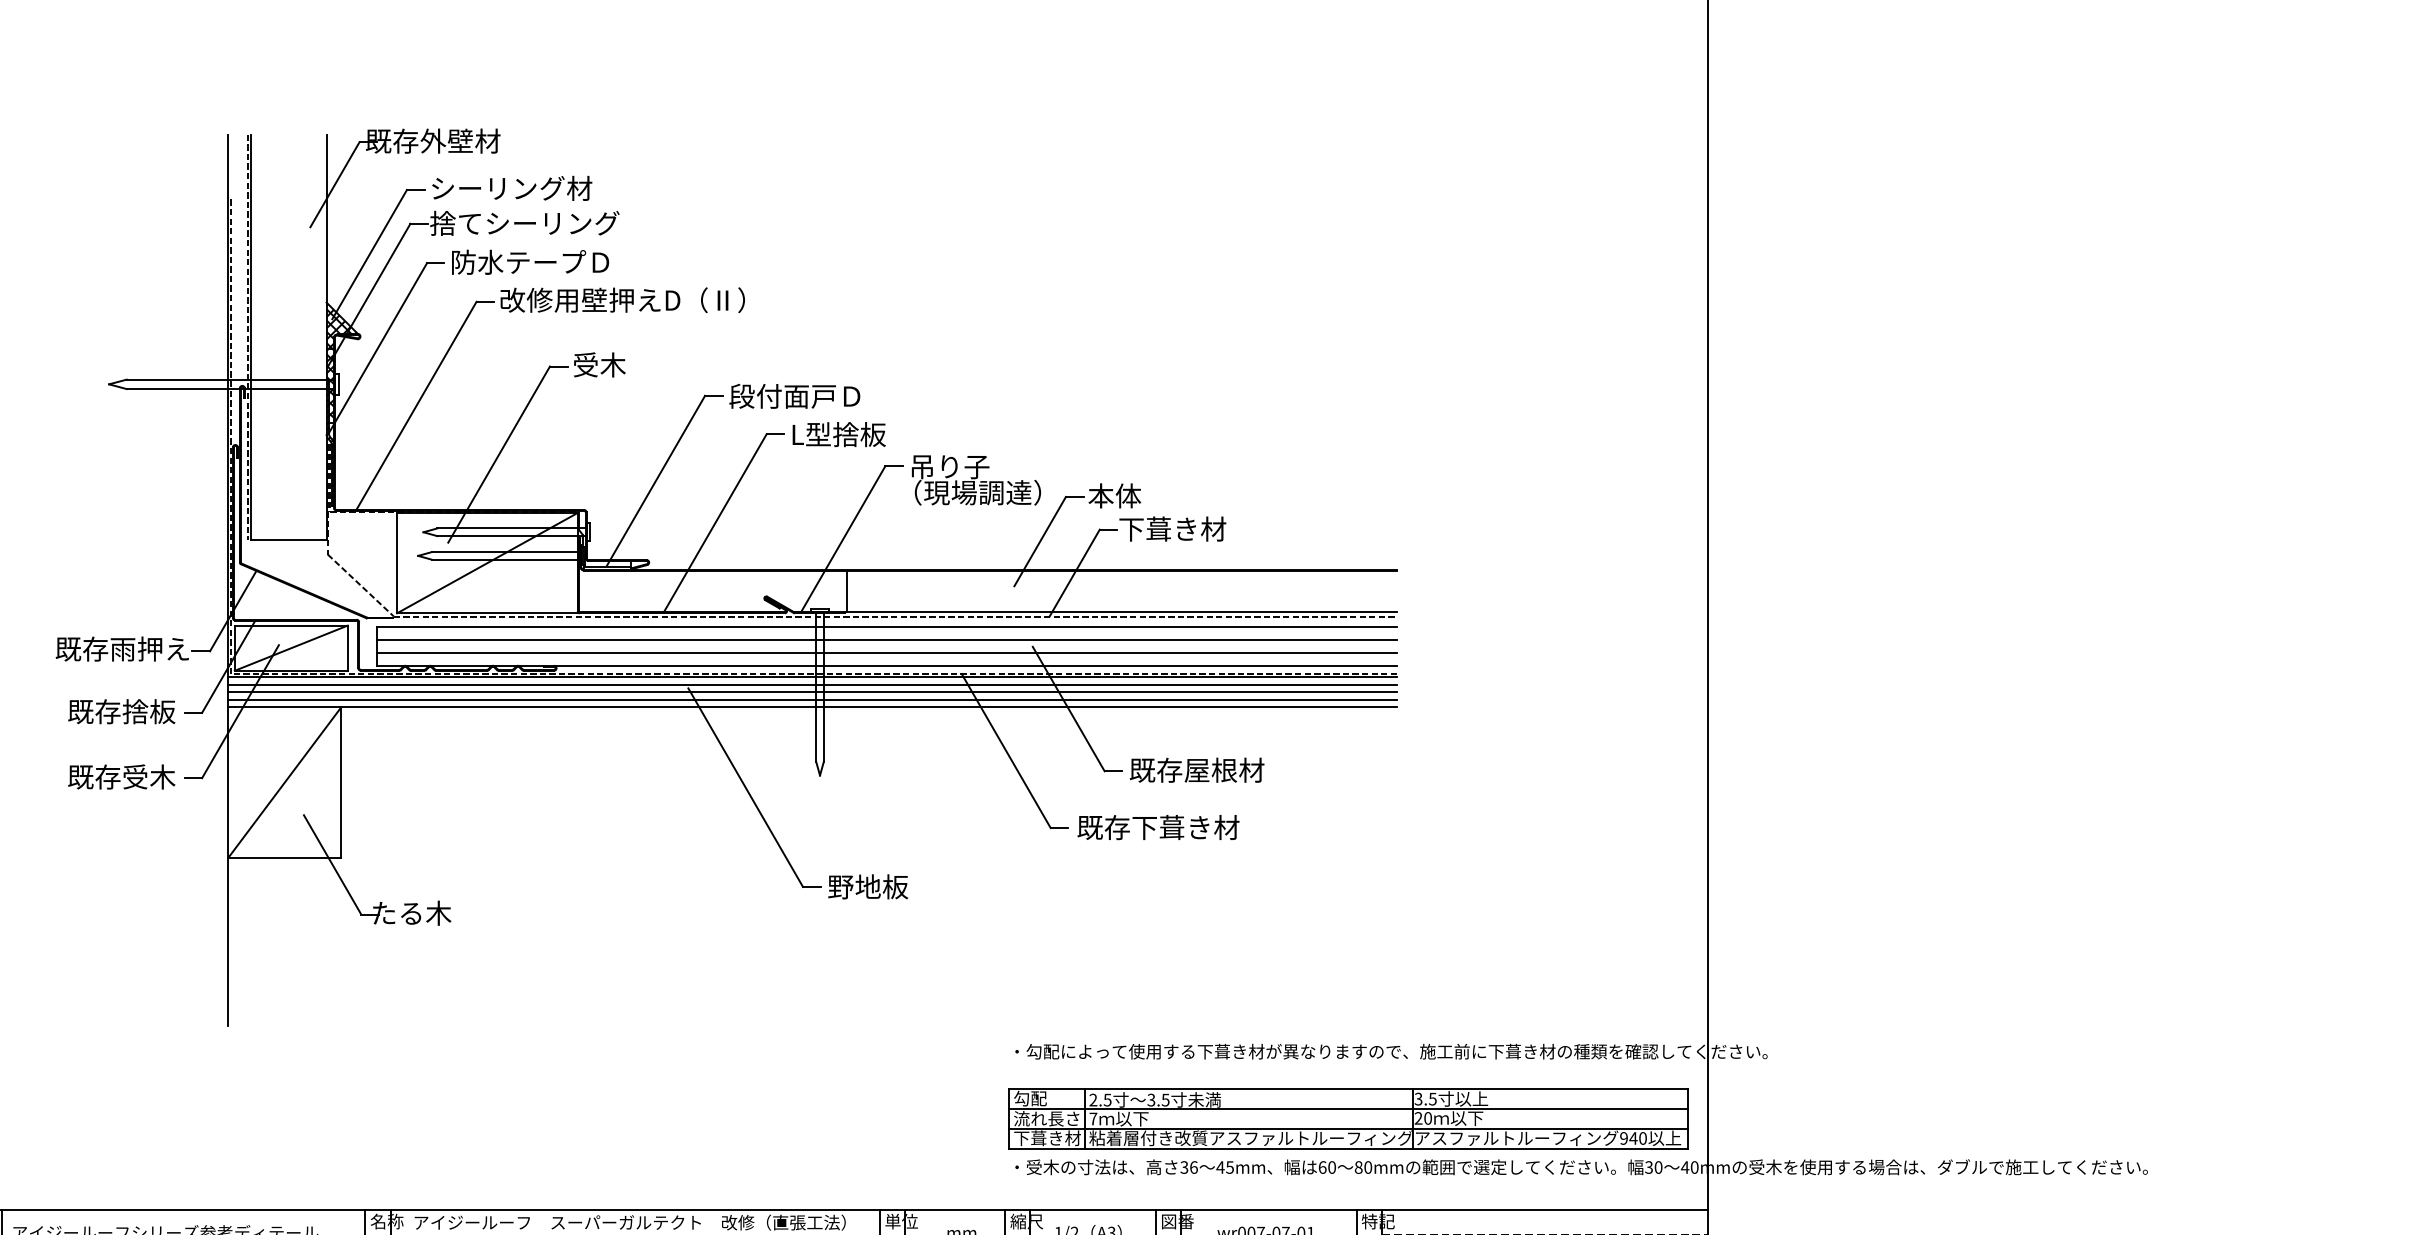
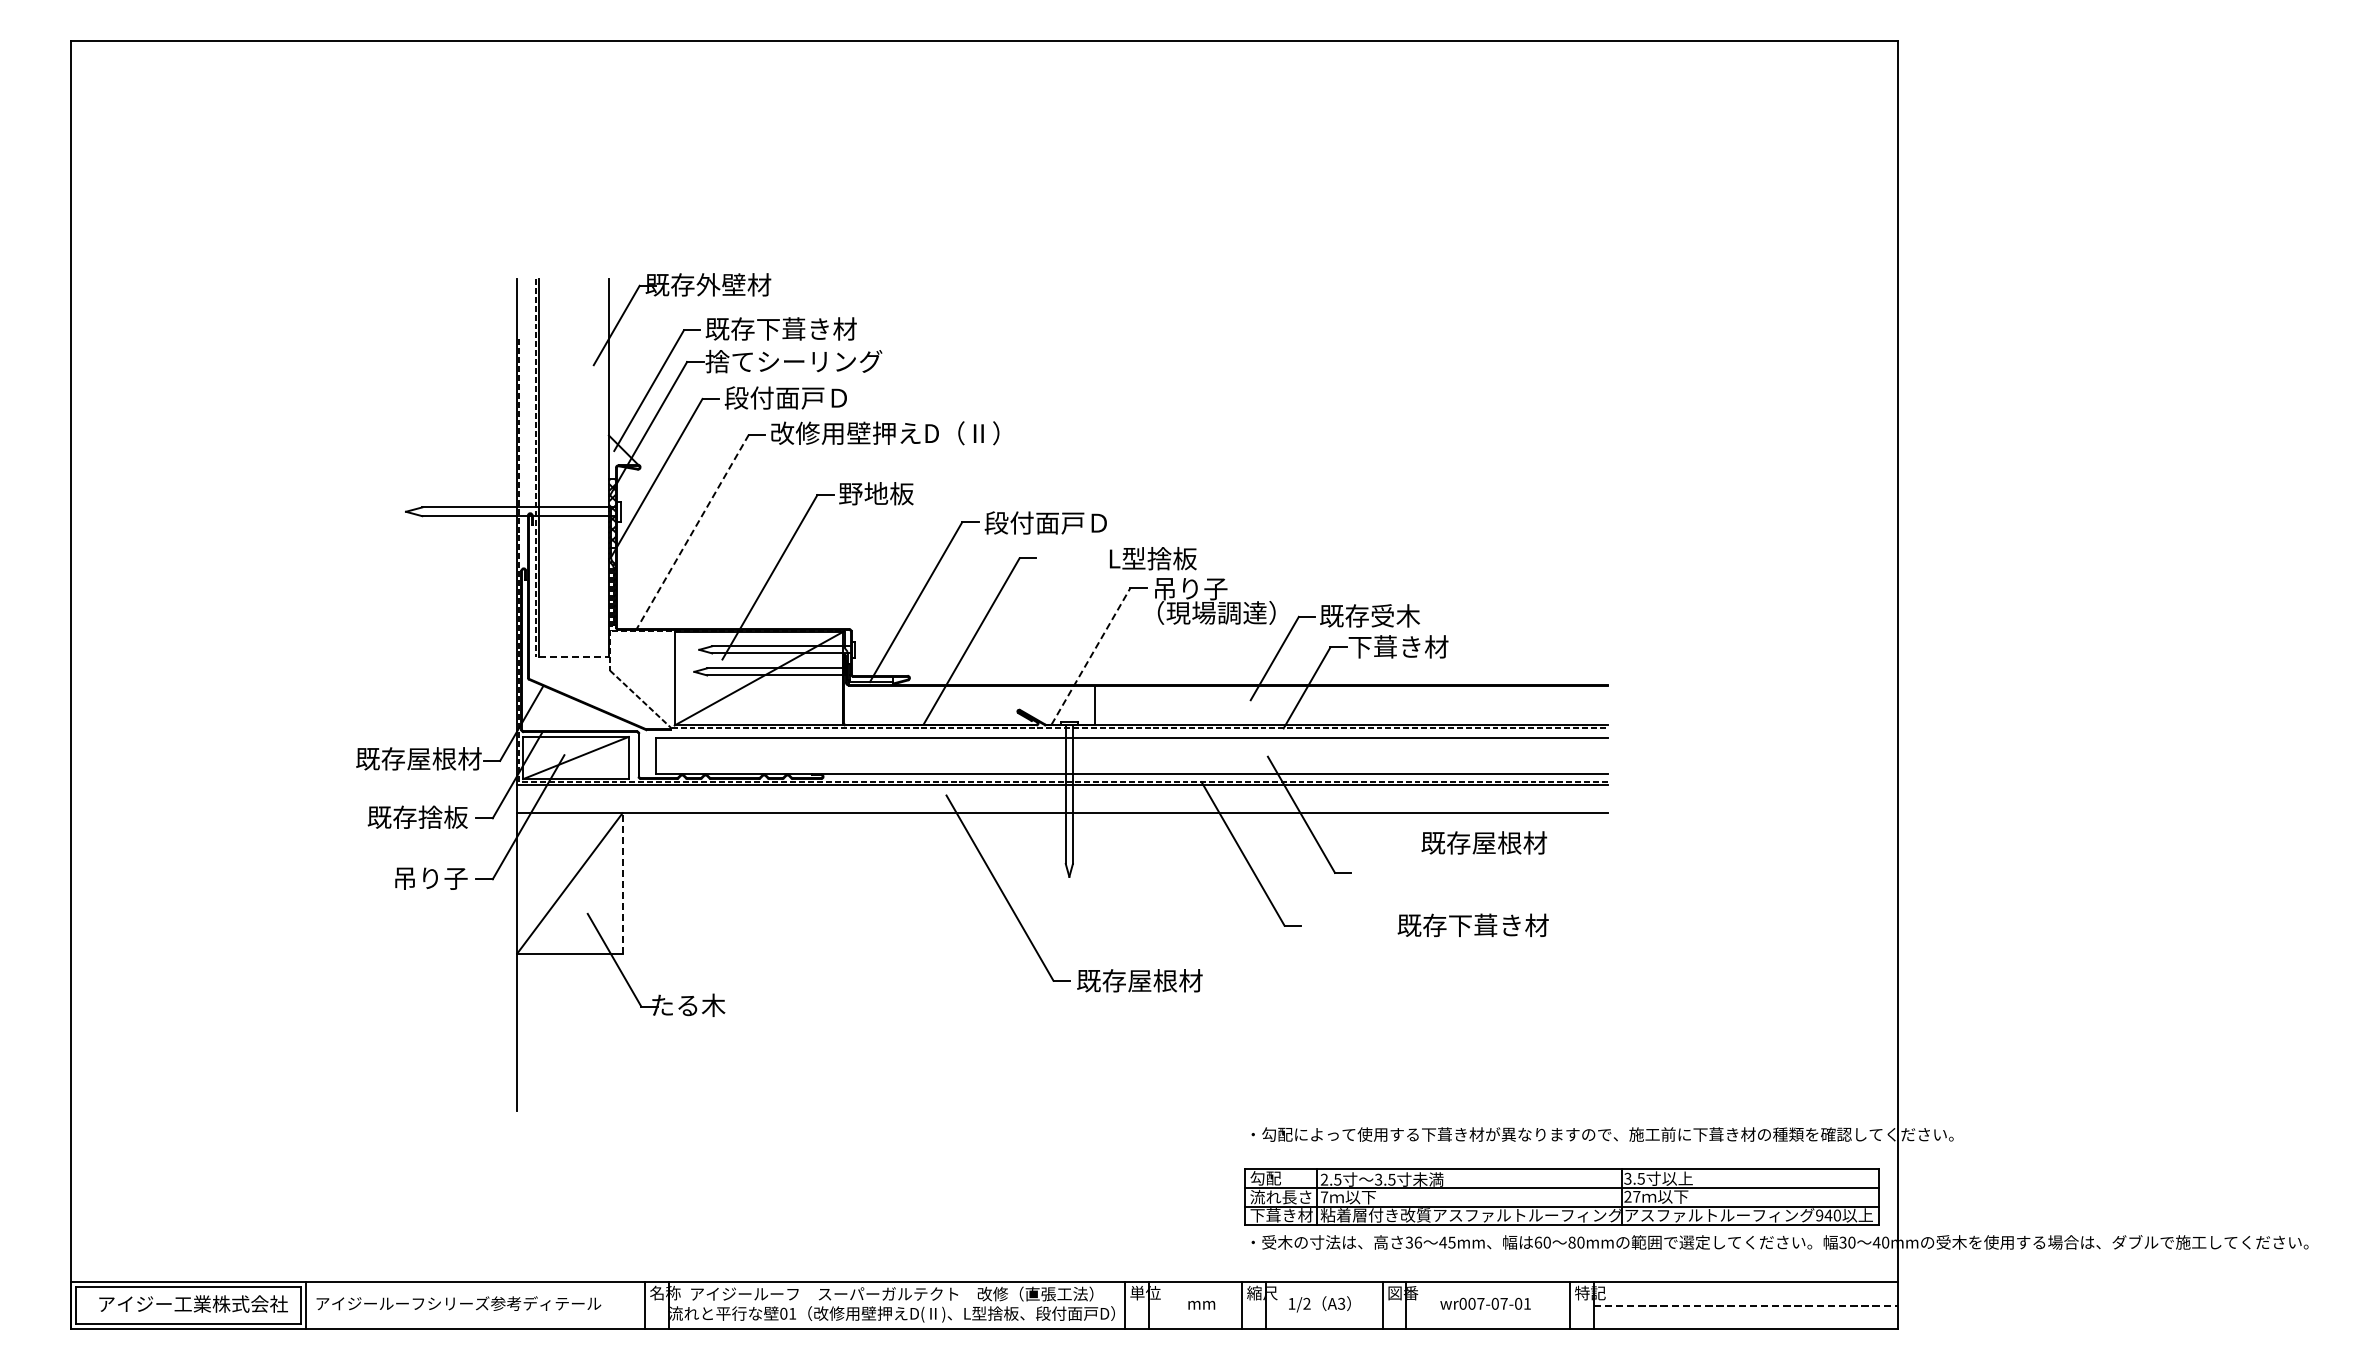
text: (497, 187) -> (768, 328), シーリング材 -> 既存下葺き材
text: (529, 261) -> (798, 397), 防水テープＤ -> 段付面戸Ｄ
hatch: (341, 327) -> (622, 458), removed
text: (613, 364) -> (876, 493), 受木 -> 野地板
line: (416, 406) -> (692, 532), solid -> dashed
text: (839, 434) -> (1153, 558), moved
text: (1142, 495) -> (1370, 615), 本体 -> 既存受木
line: (289, 539) -> (574, 656), solid -> dashed
line: (842, 539) -> (1090, 656), solid -> dashed
line: (886, 640) -> (1131, 750), removed
text: (150, 648) -> (444, 758), 既存雨押え -> 既存屋根材
line: (886, 653) -> (1131, 762), removed
line: (812, 685) -> (1062, 792), removed
line: (812, 692) -> (1062, 799), removed
line: (812, 700) -> (1062, 806), removed
text: (1197, 769) -> (1484, 842), moved
text: (121, 776) -> (417, 877), 既存受木 -> 吊り子
line: (341, 781) -> (622, 882), solid -> dashed
text: (1157, 826) -> (1472, 924), moved
text: (895, 886) -> (1139, 980), 野地板 -> 既存屋根材
text: (1427, 1118) -> (1636, 1196), 20 -> 27

